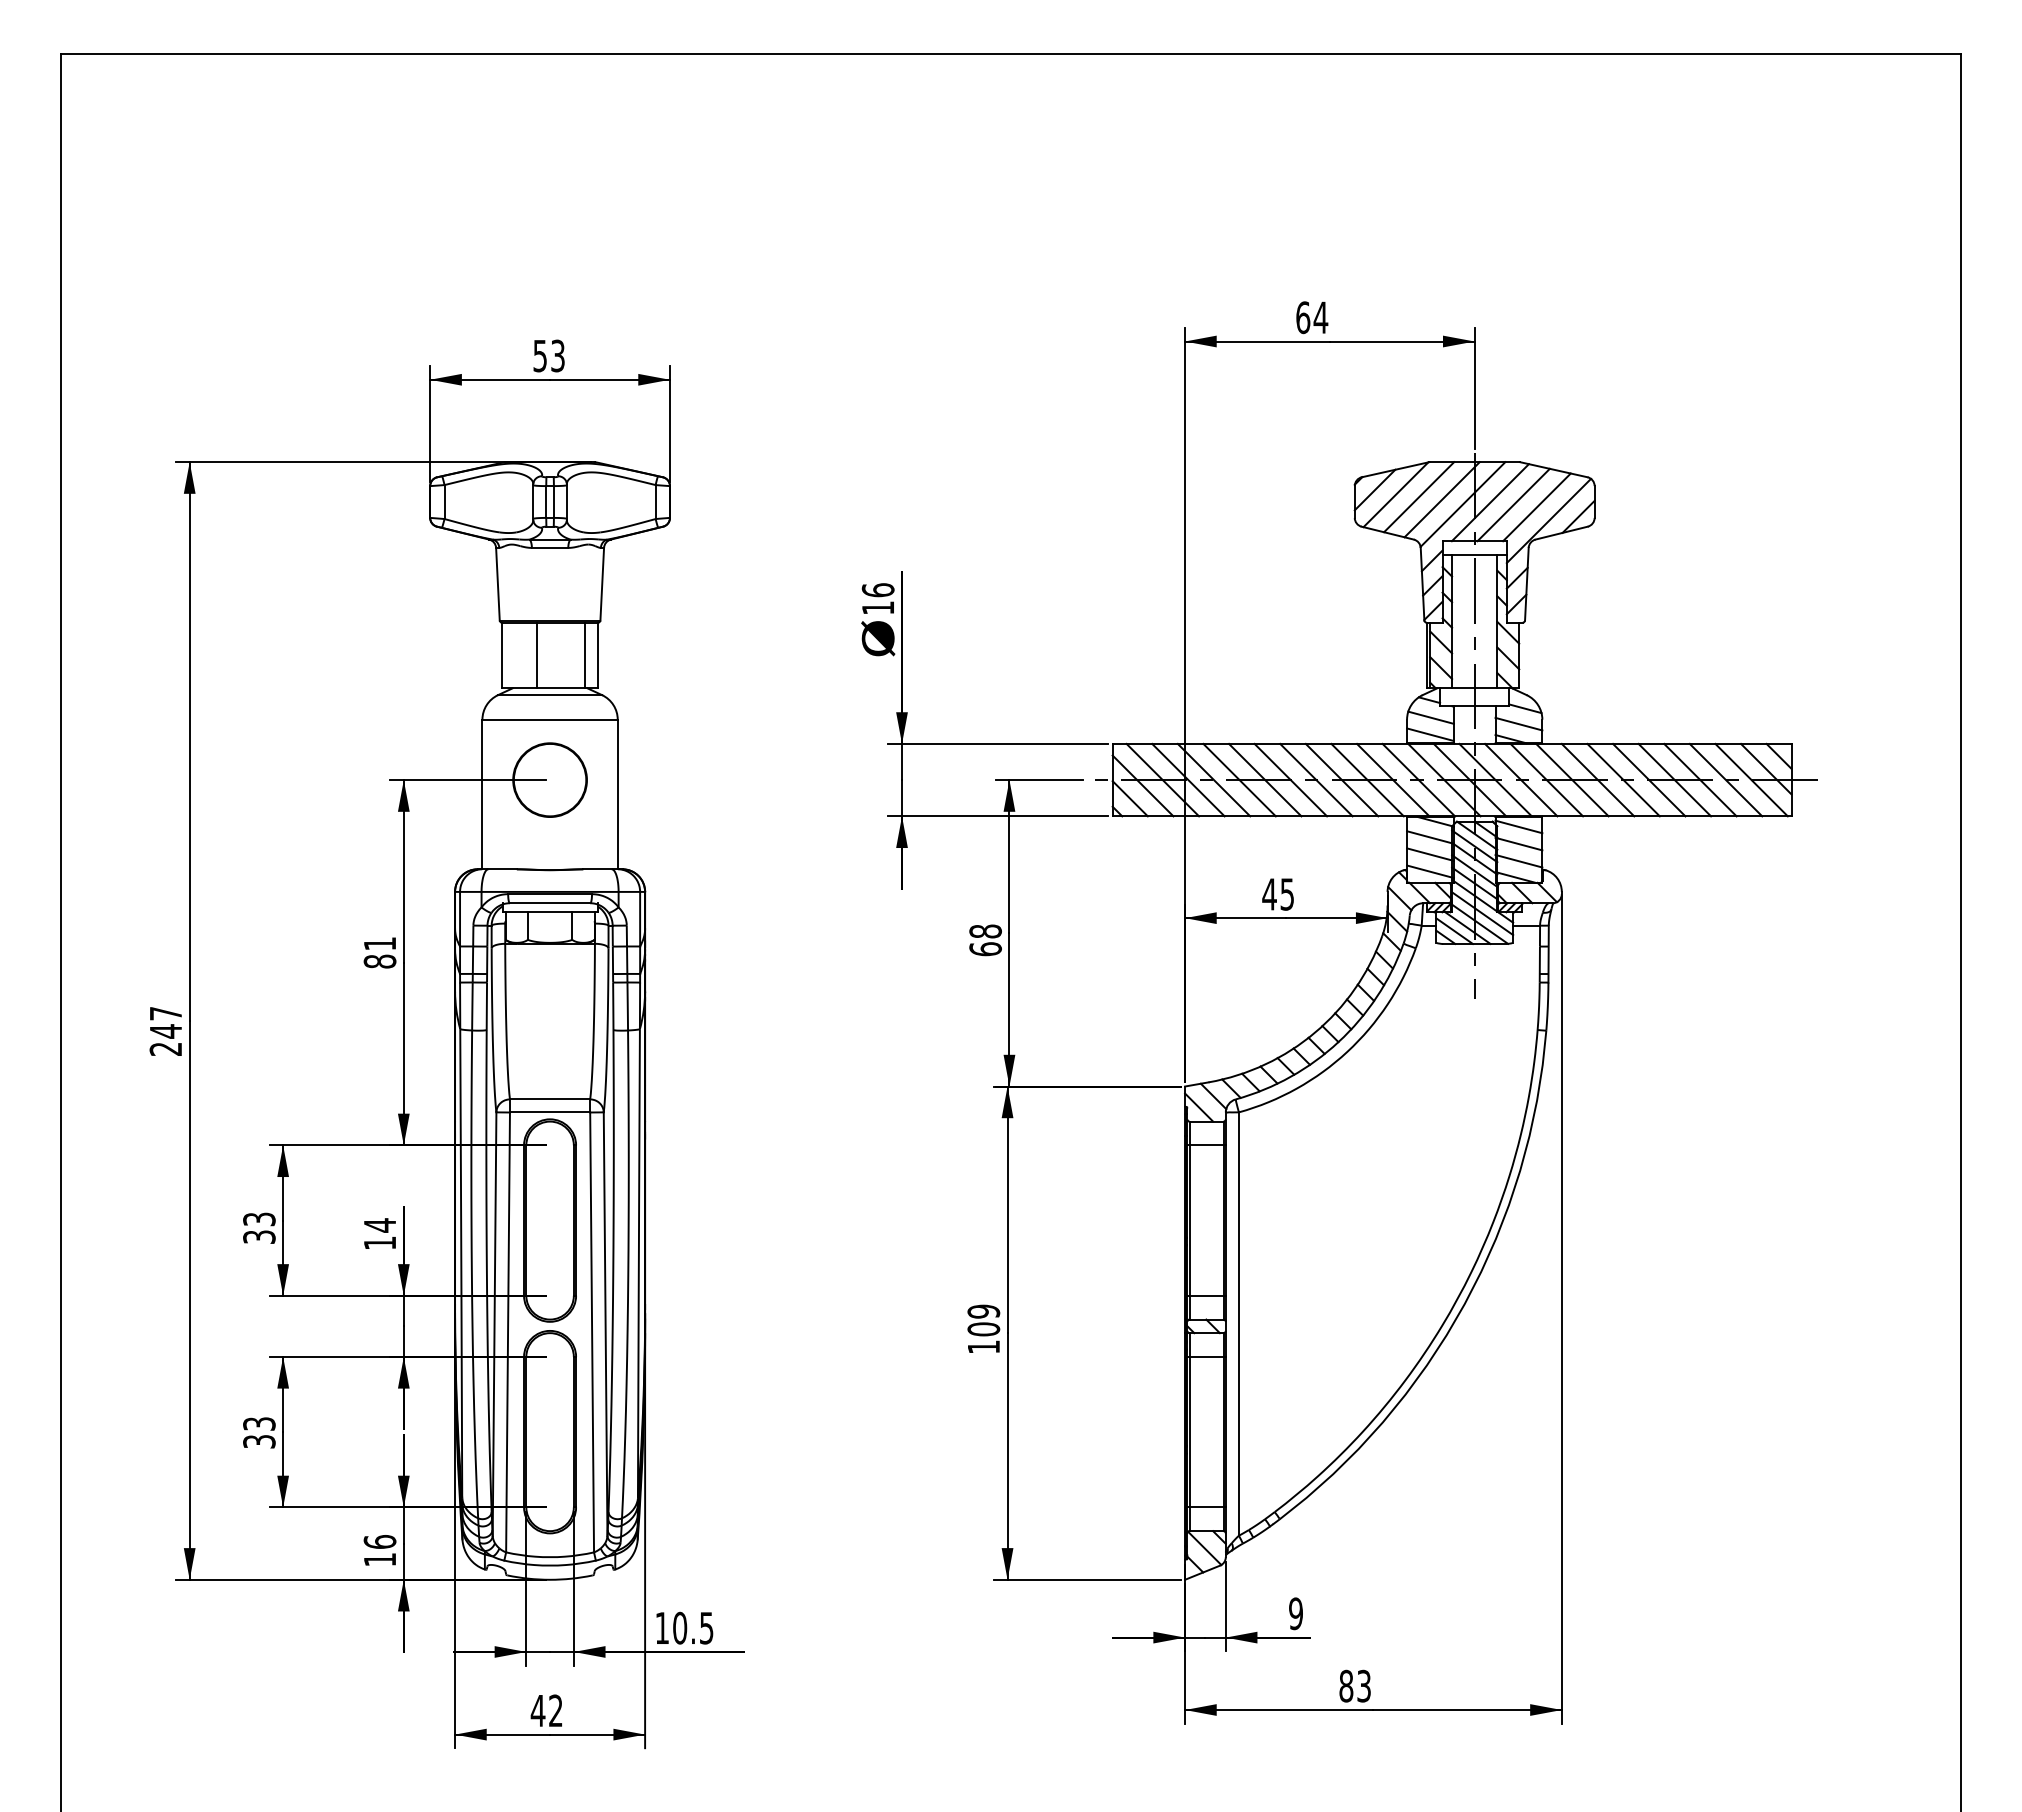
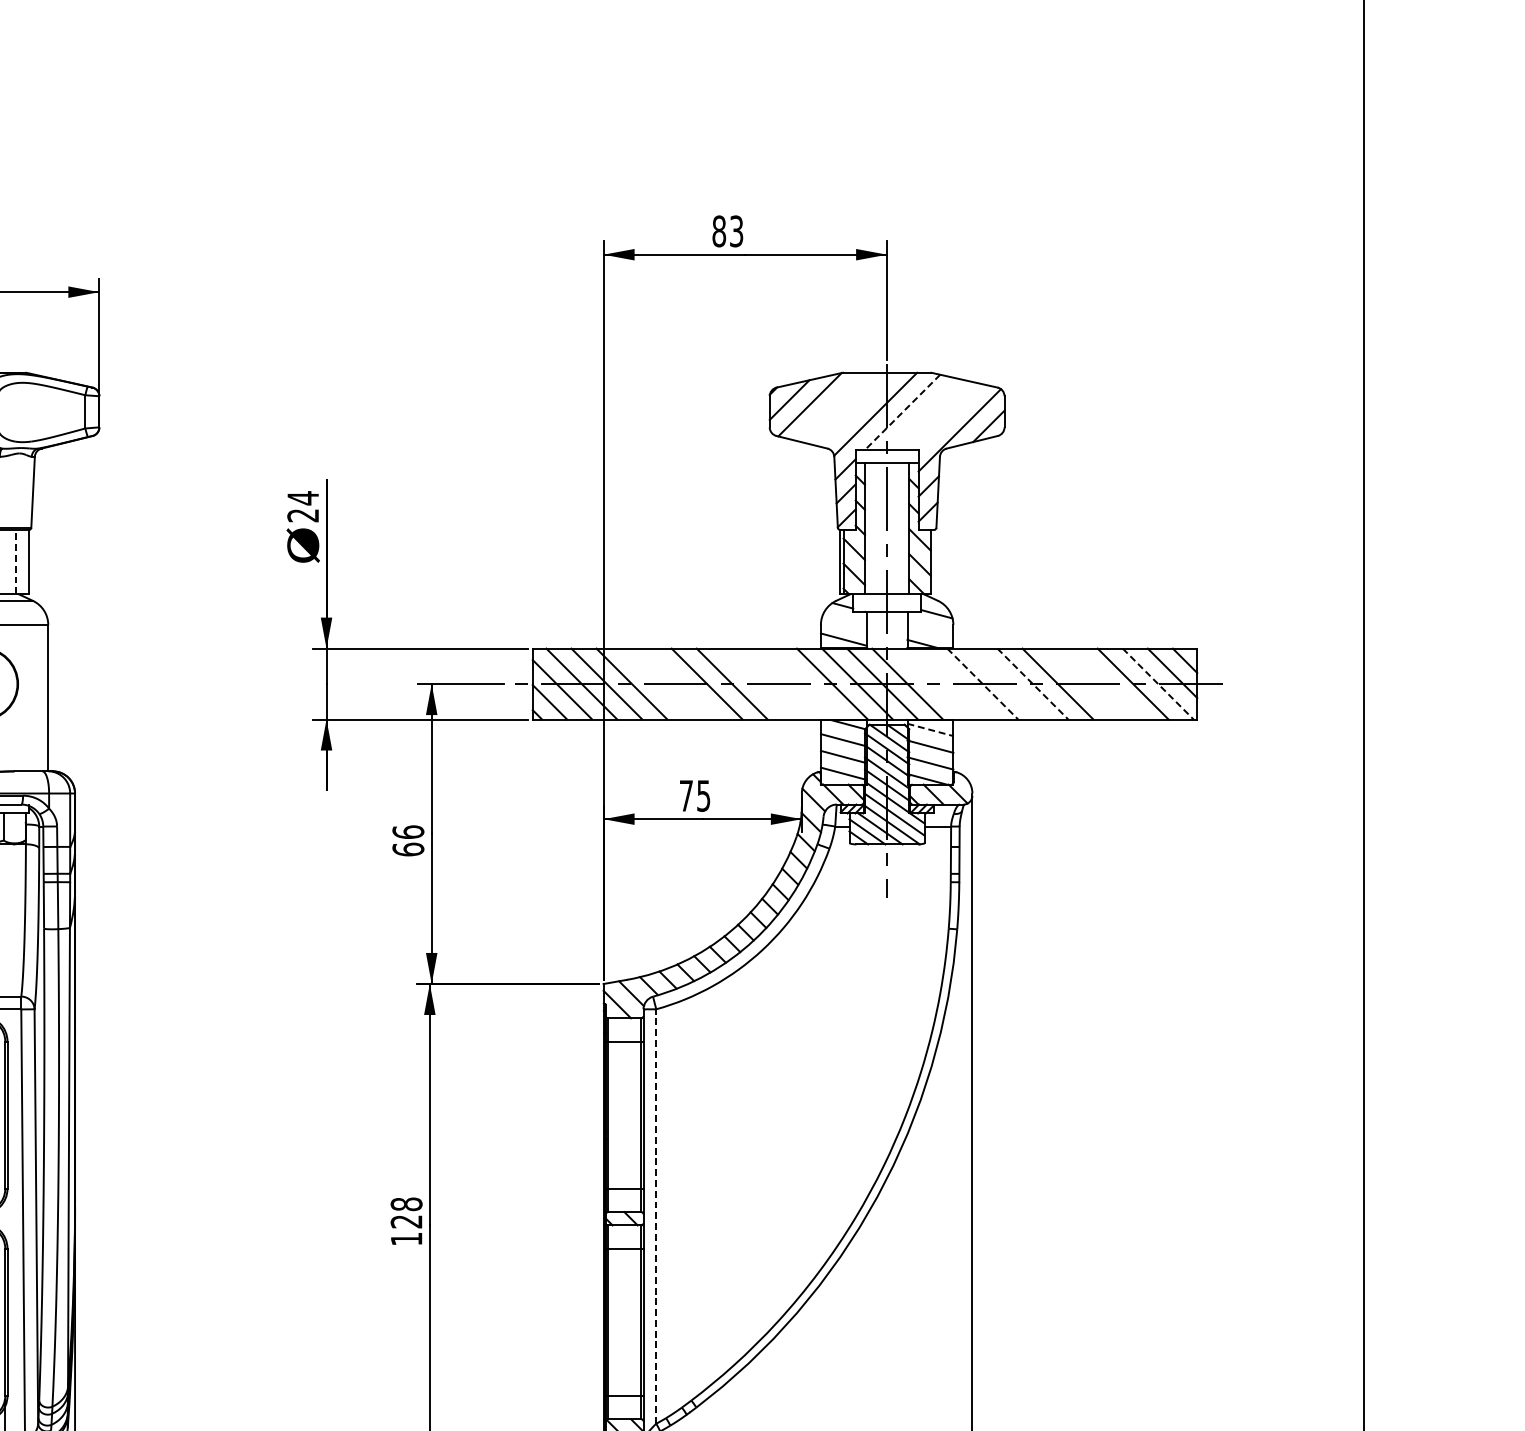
text: (1312, 317) -> (728, 231), 64 -> 83
line: (1419, 497) -> (833, 407), removed
line: (1441, 499) -> (854, 409), removed
line: (1490, 503) -> (902, 413), solid -> dashed
line: (1513, 504) -> (925, 414), removed
line: (1536, 507) -> (947, 417), removed
text: (877, 598) -> (302, 506), 16 -> 24
line: (585, 655) -> (16, 562), solid -> dashed
line: (1430, 717) -> (843, 622), removed
line: (1518, 723) -> (930, 628), removed
line: (1239, 779) -> (656, 683), removed
line: (1265, 779) -> (682, 683), removed
line: (1341, 779) -> (756, 683), removed
line: (1367, 779) -> (782, 683), removed
line: (1393, 779) -> (807, 683), removed
line: (1521, 779) -> (932, 683), removed
line: (1546, 779) -> (957, 683), removed
line: (1597, 779) -> (1007, 683), removed
line: (1674, 779) -> (1082, 683), removed
line: (1700, 779) -> (1108, 683), removed
line: (1572, 780) -> (982, 684), solid -> dashed
line: (1624, 780) -> (1033, 684), solid -> dashed
line: (1752, 780) -> (1159, 684), solid -> dashed
line: (1519, 827) -> (930, 730), solid -> dashed
text: (1269, 894) -> (686, 796), 45 -> 75
text: (985, 931) -> (408, 832), 68 -> 66
text: (983, 1320) -> (406, 1213), 109 -> 128
line: (1238, 1324) -> (655, 1216), solid -> dashed

